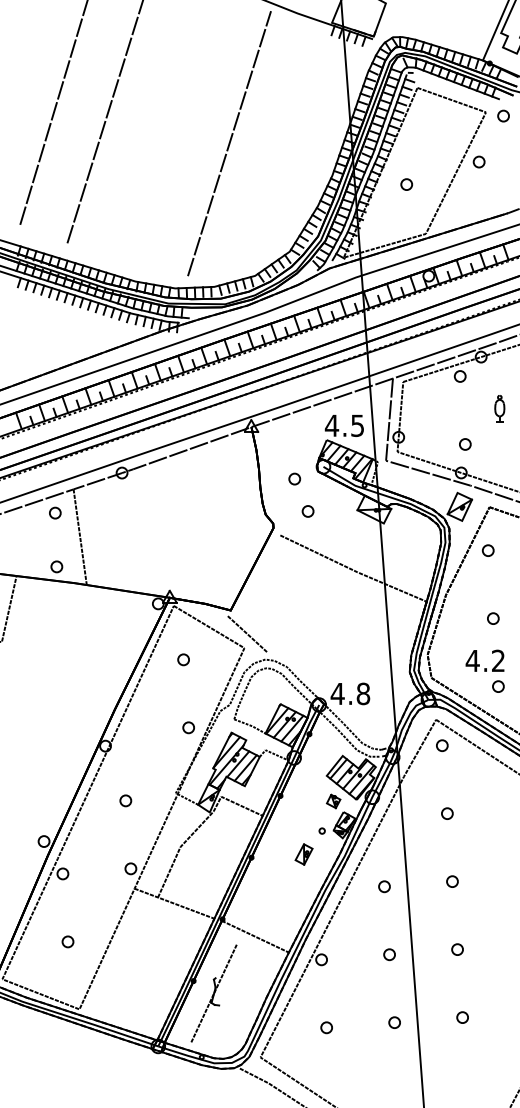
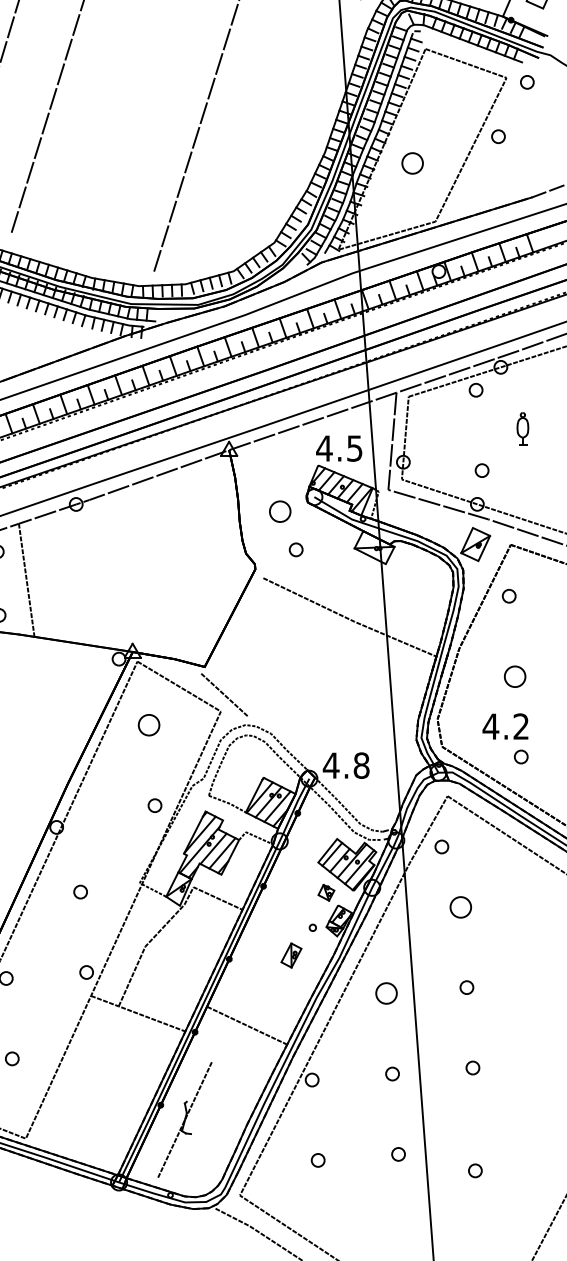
part: (406, 184) -> (412, 163), size x1.6
part: (294, 478) -> (280, 510), size x1.6
part: (493, 618) -> (515, 676), size x1.6
part: (183, 659) -> (148, 724), size x1.6
part: (442, 745) -> (442, 846), moved
part: (447, 813) -> (461, 907), size x1.6
part: (384, 886) -> (386, 993), size x1.6
line: (254, 936) -> (245, 1025), moved
part: (462, 1017) -> (475, 1170), moved

